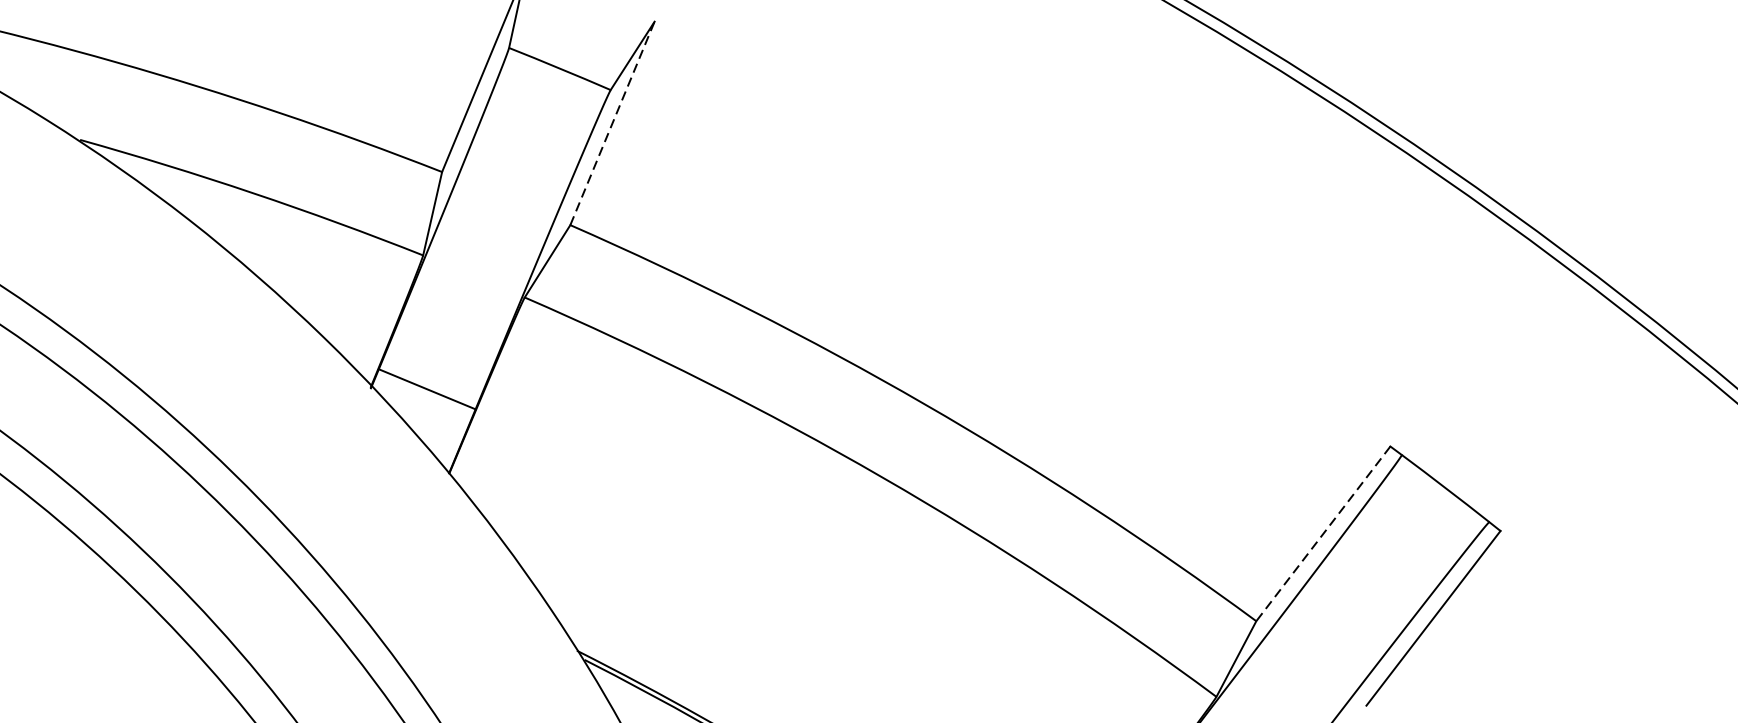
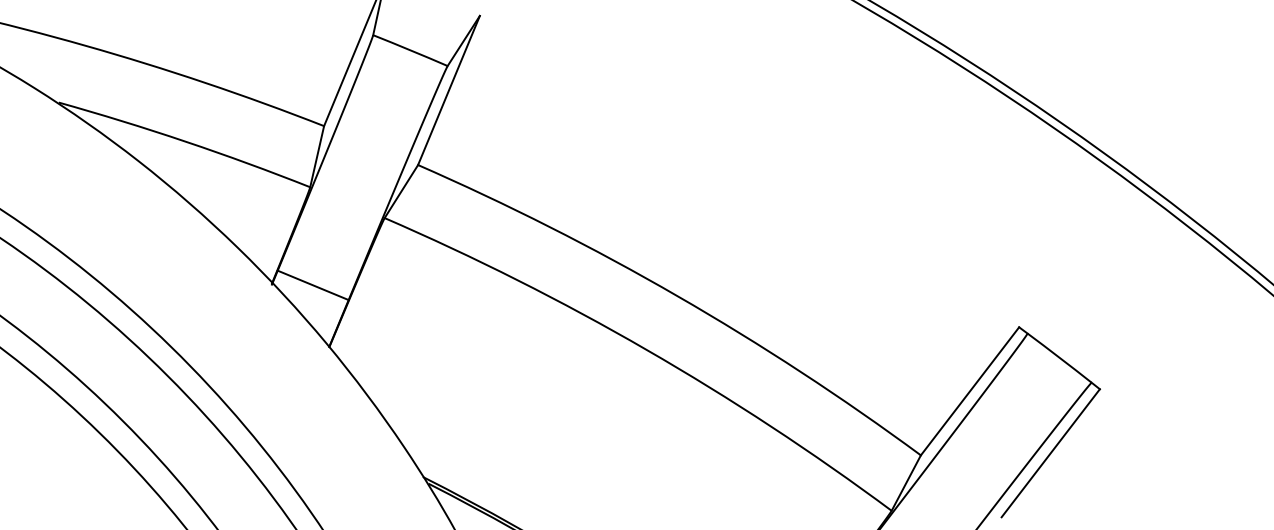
line: (611, 123) -> (448, 90), dashed -> solid
line: (1323, 534) -> (970, 391), dashed -> solid

